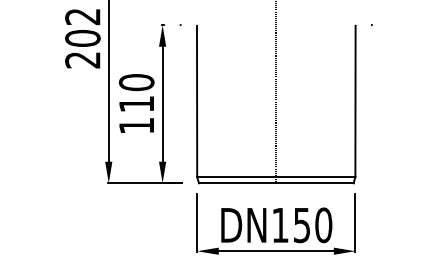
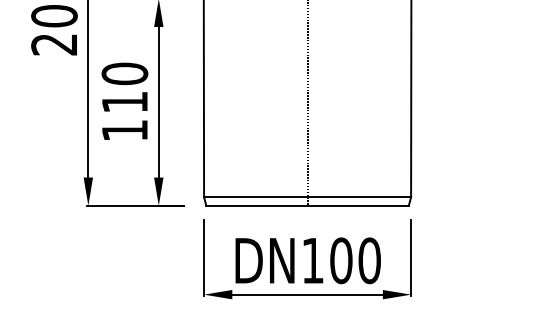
text: (301, 225) -> (340, 260), DN150 -> DN100

